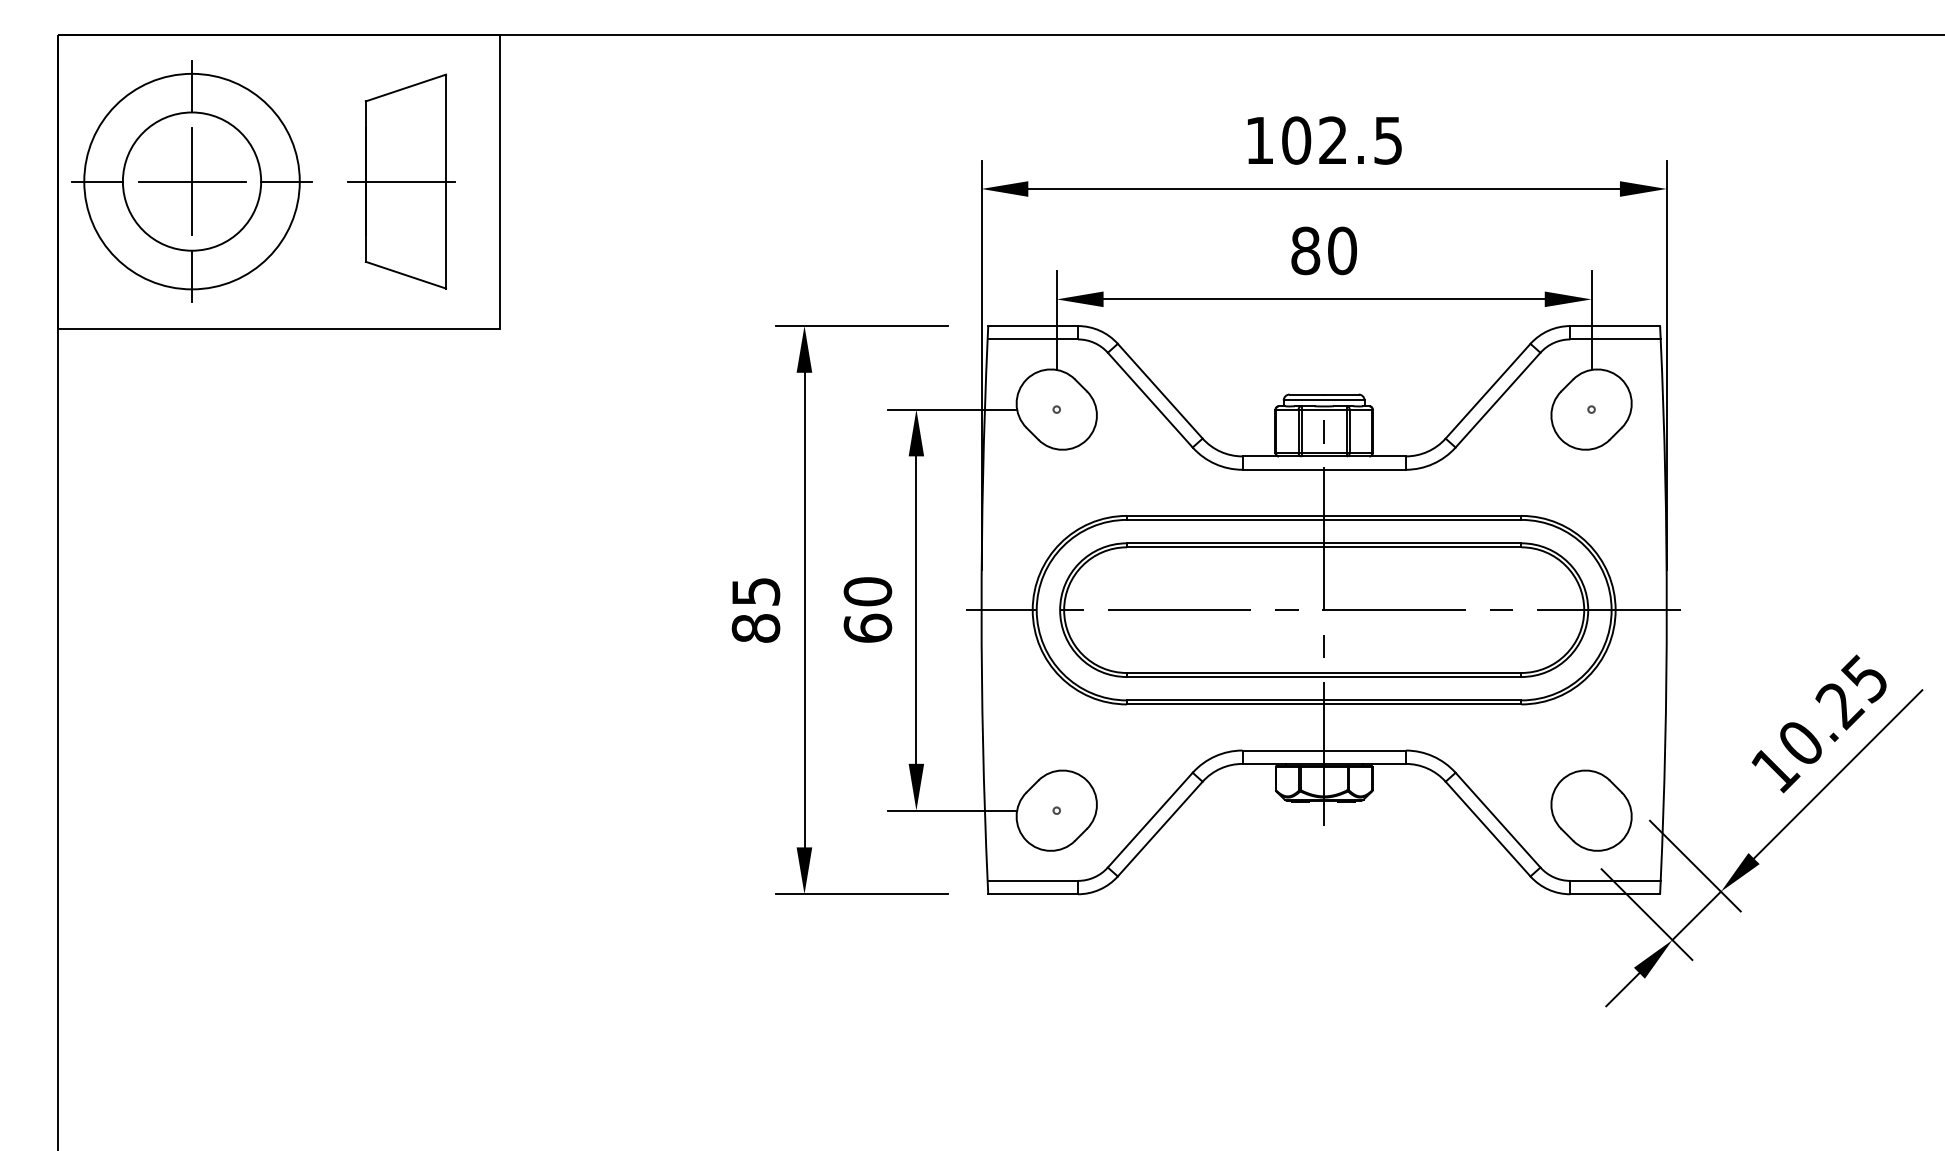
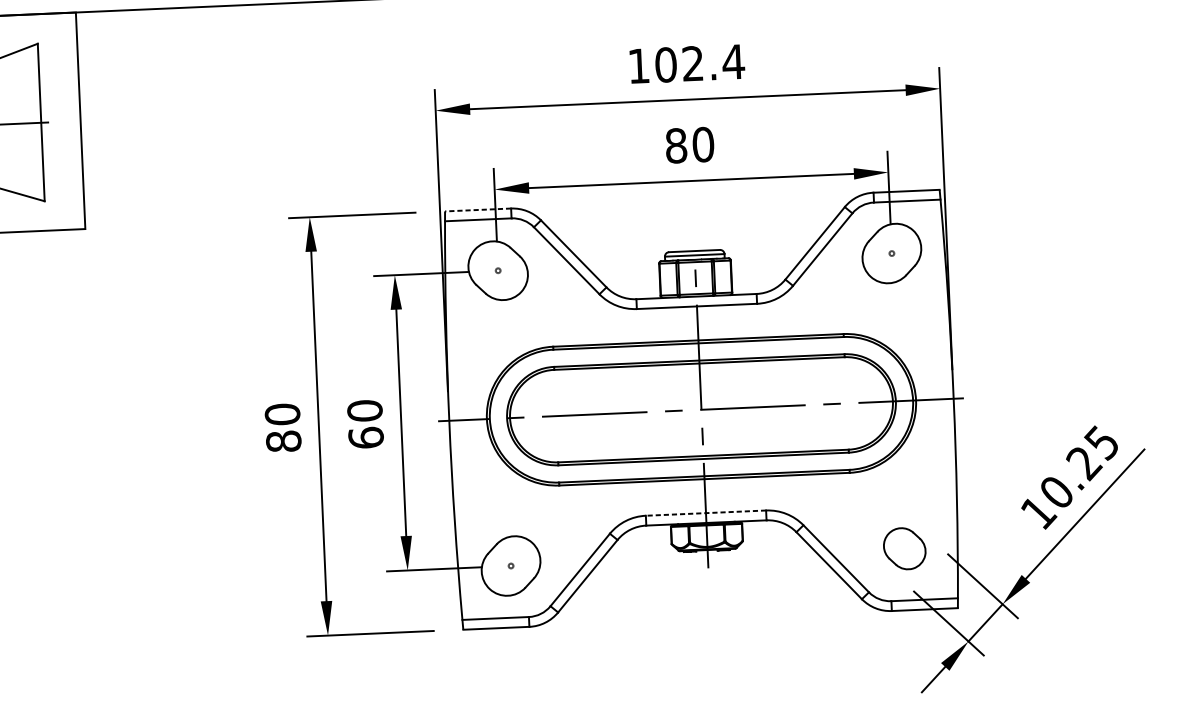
text: (1388, 140) -> (733, 61), 102.5 -> 102.4
line: (1033, 326) -> (478, 210), solid -> dashed
text: (755, 591) -> (282, 414), 85 -> 80
line: (1324, 750) -> (706, 513), solid -> dashed
part: (1591, 810) -> (904, 548), size x0.7

